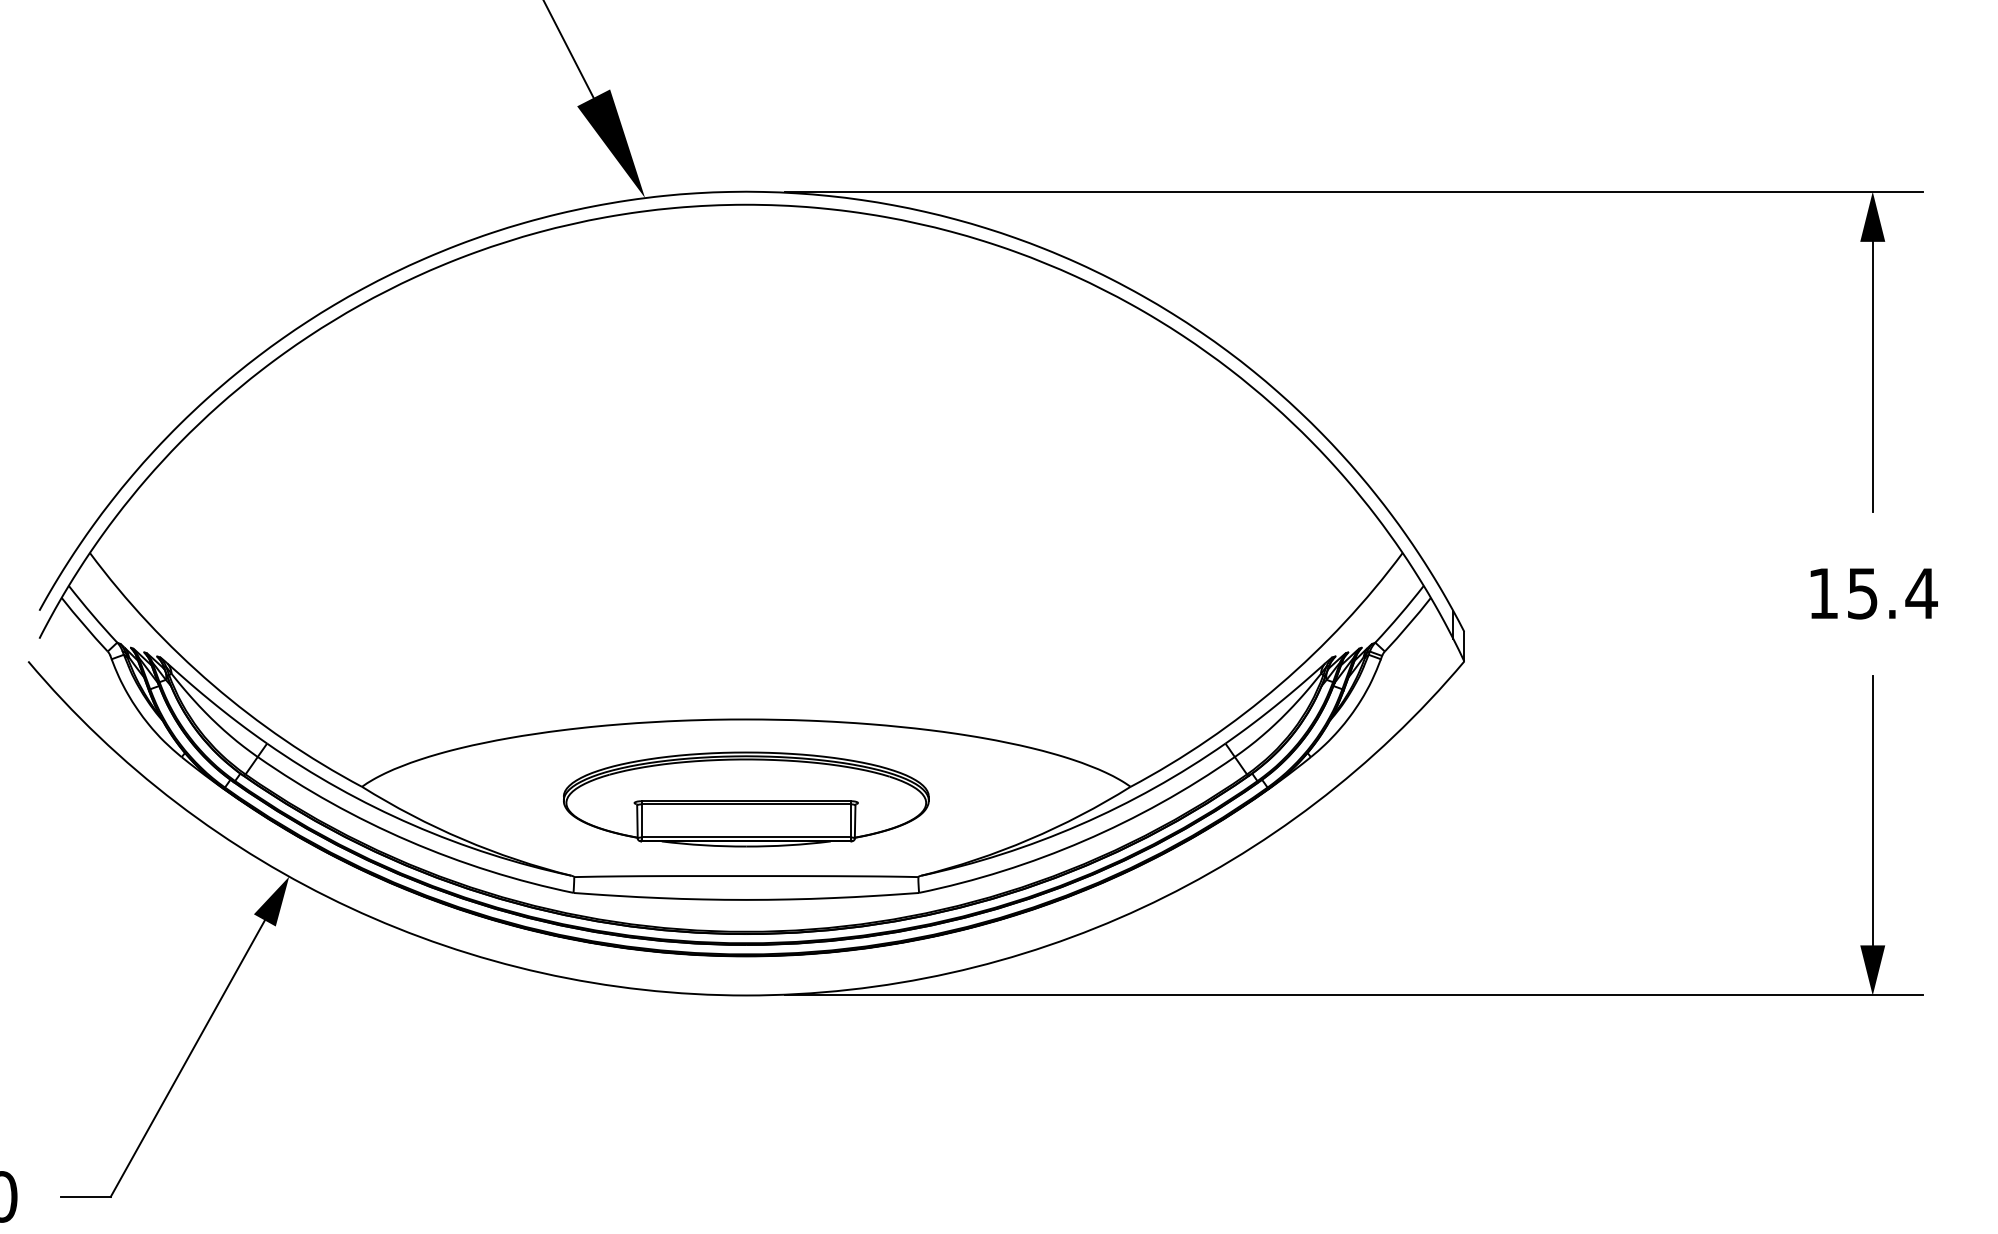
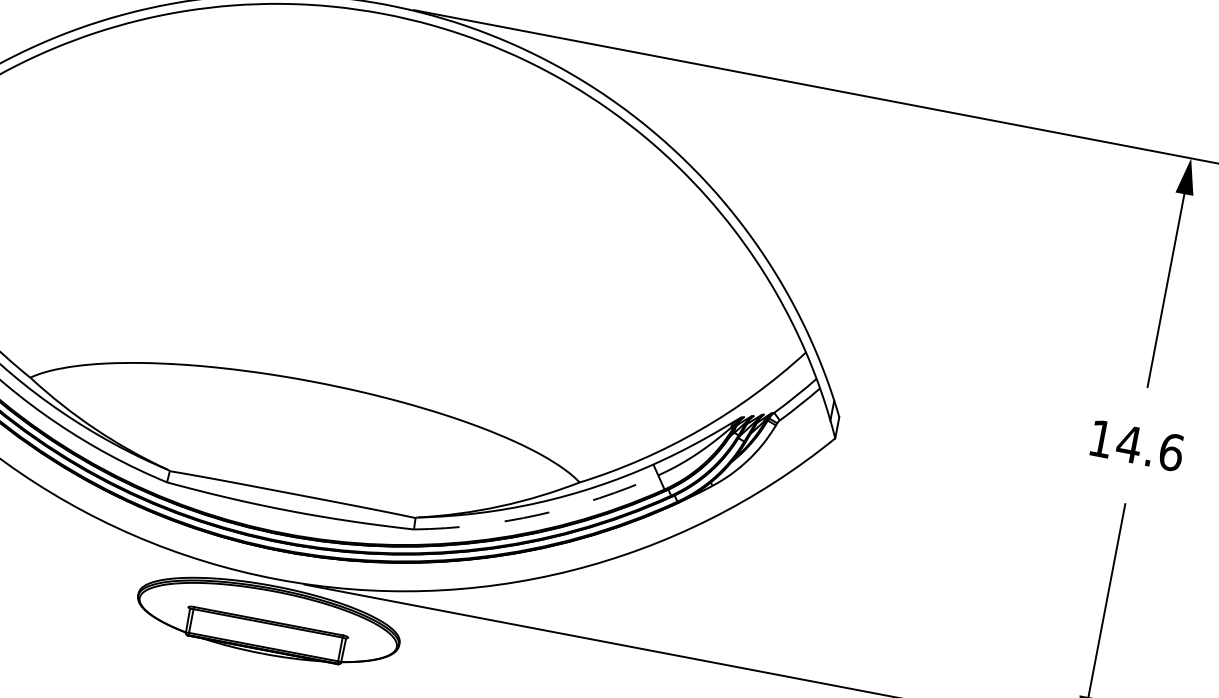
text: (1891, 593) -> (1149, 448), 15.4 -> 14.6
part: (746, 799) -> (268, 620), moved
arc: (1083, 840) -> (538, 514), solid -> dashed

